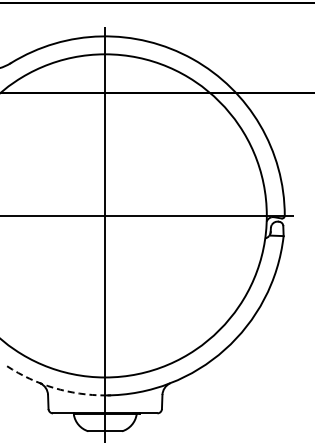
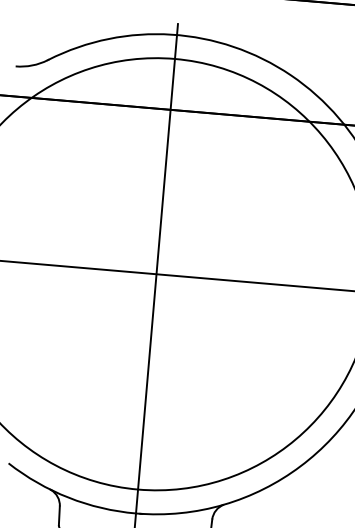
arc: (54, 387) -> (69, 497), dashed -> solid

